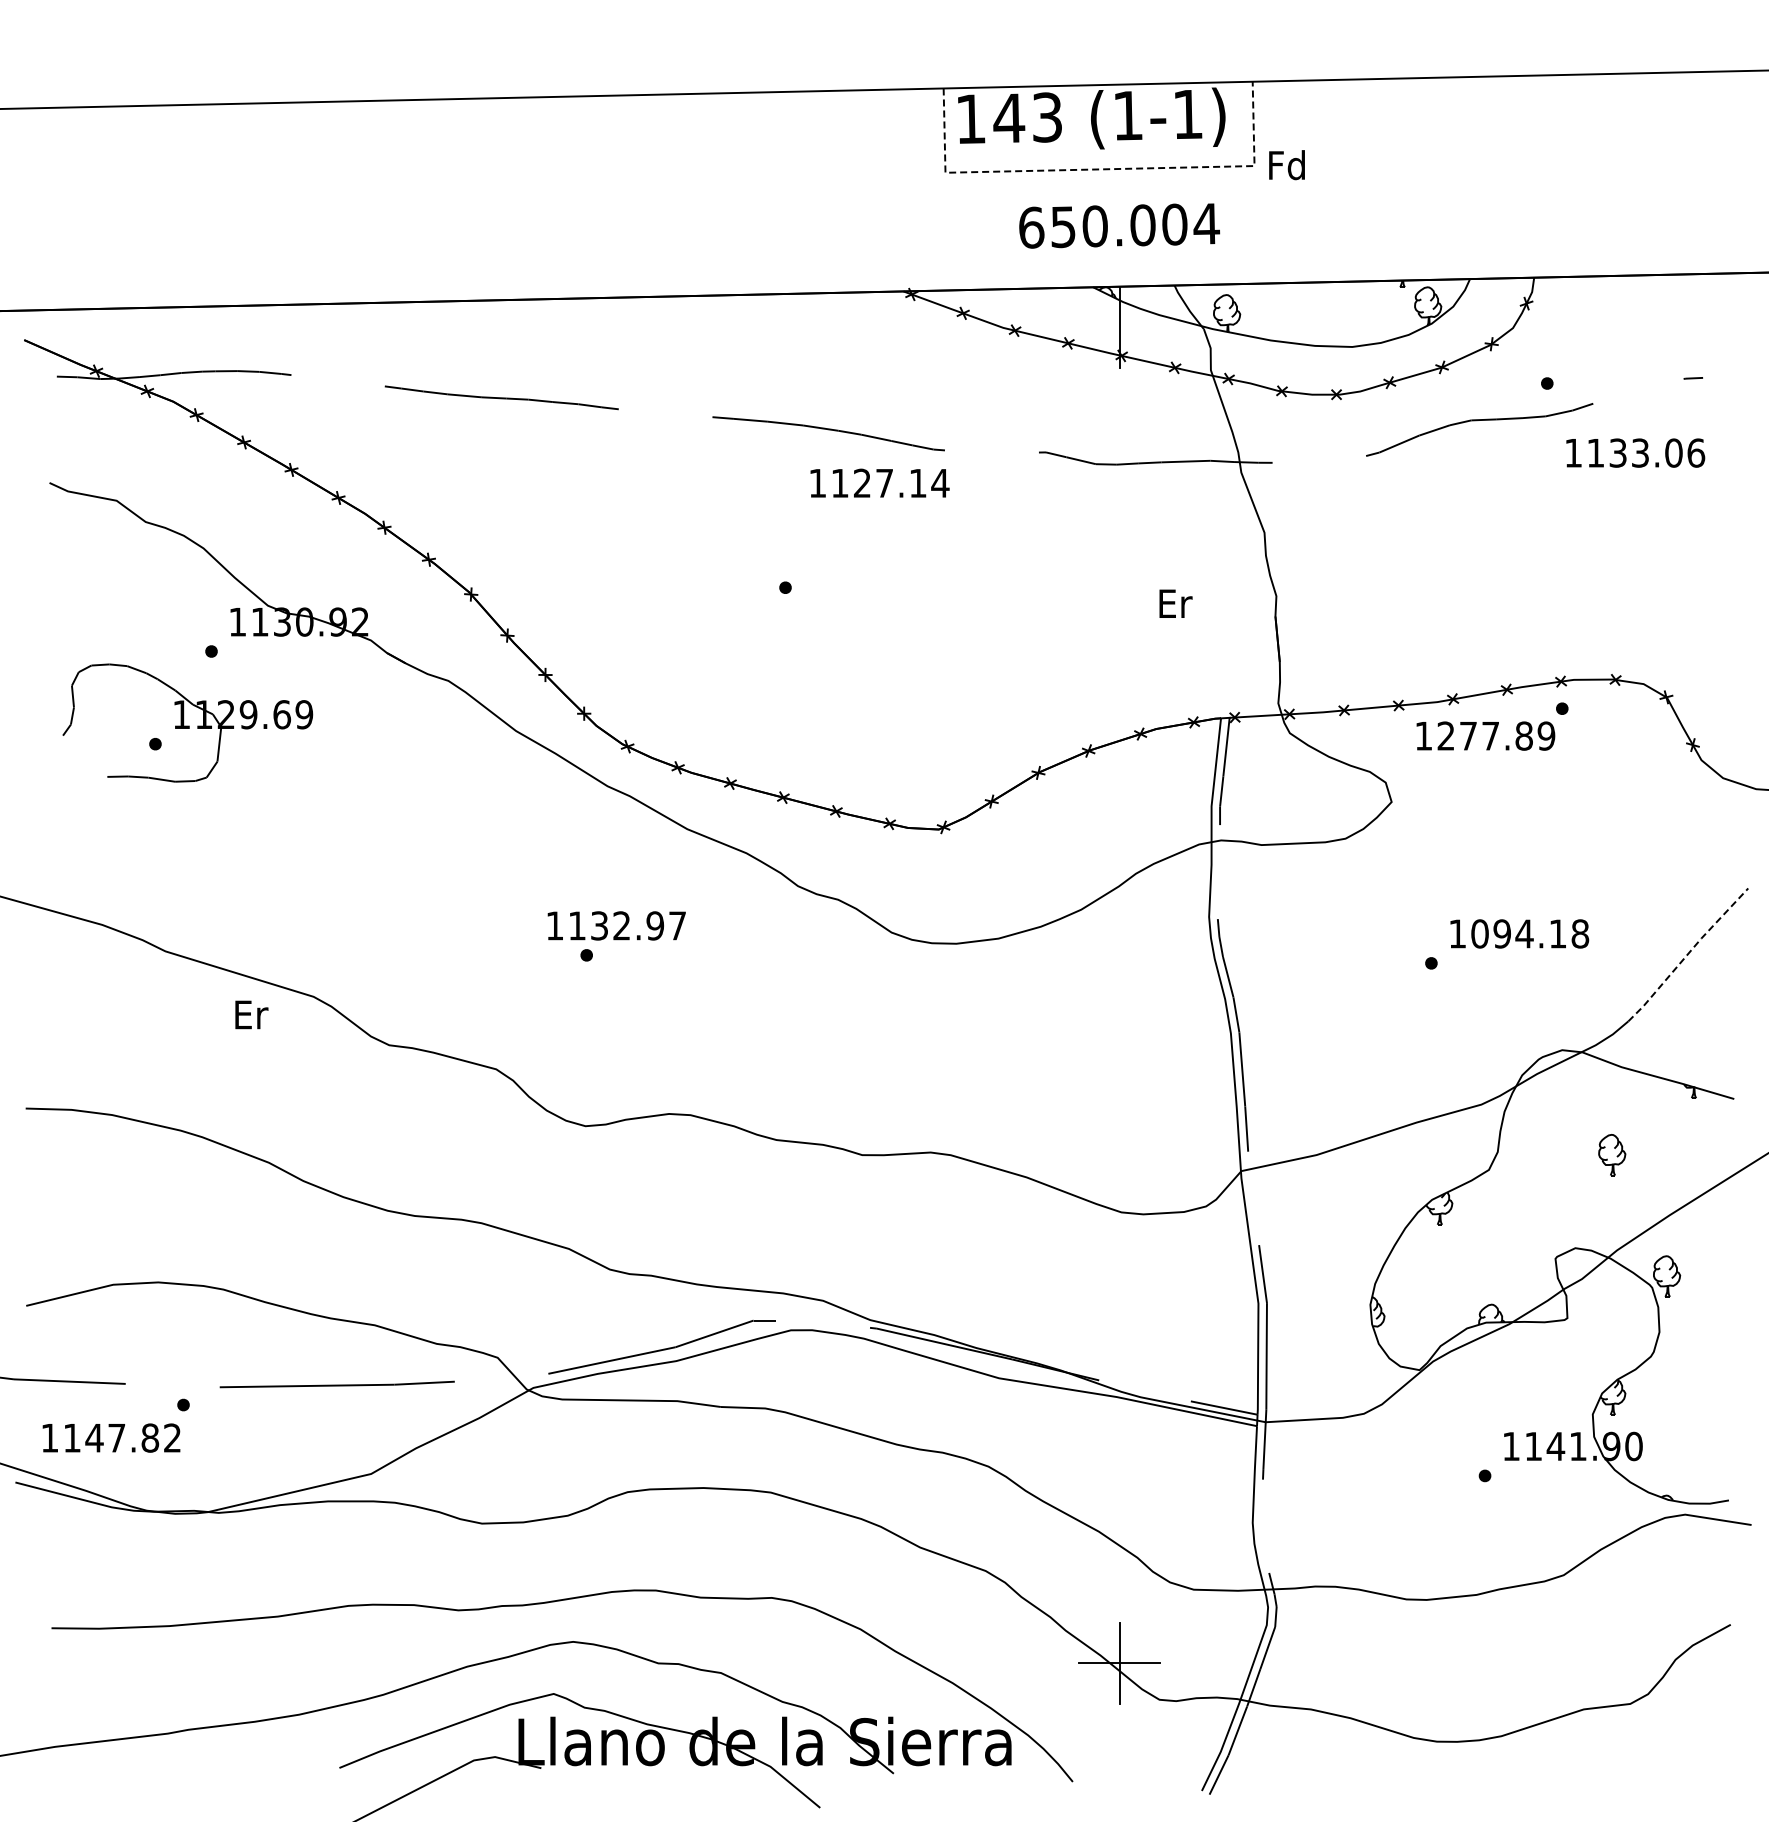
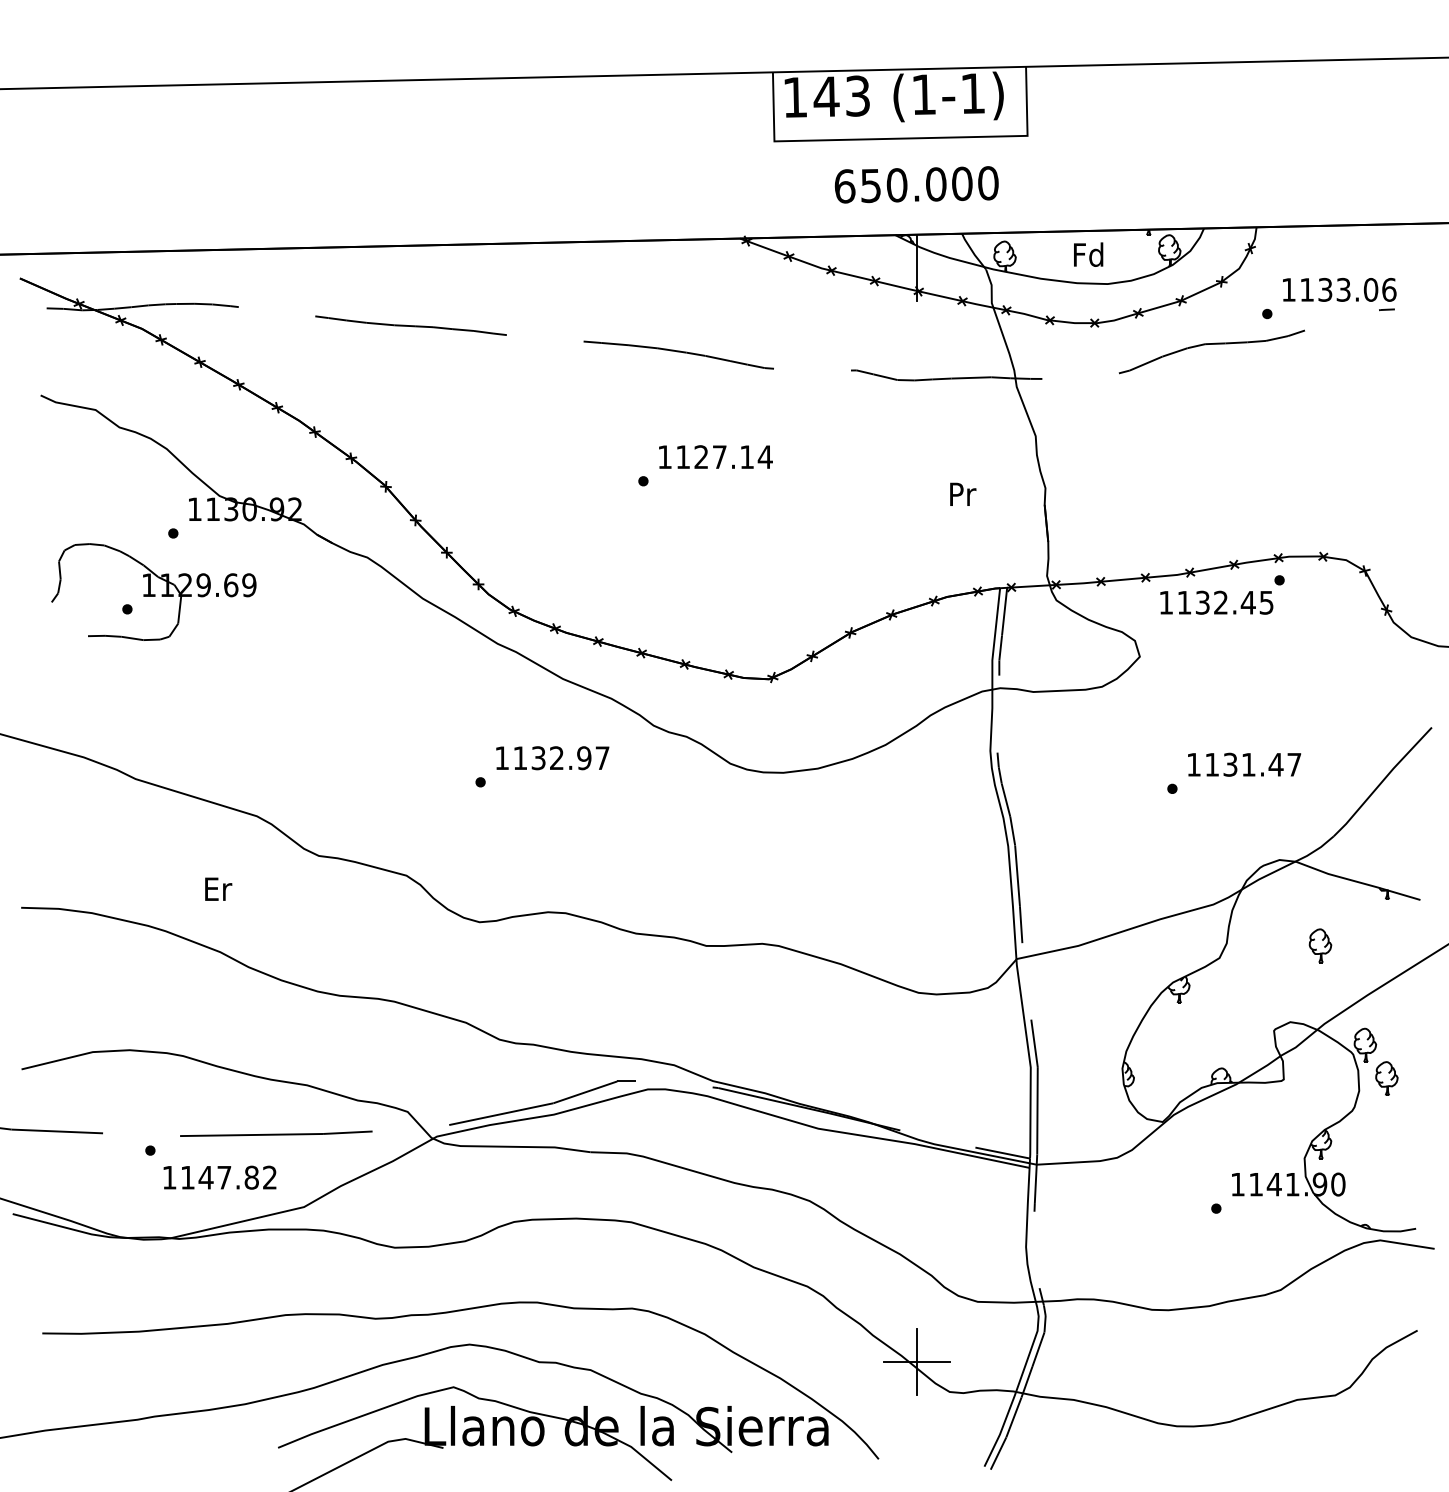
text: (1286, 165) -> (1088, 255), moved
line: (1100, 169) -> (901, 138), dashed -> solid
text: (1206, 223) -> (988, 182), 650.004 -> 650.000
text: (1635, 452) -> (1339, 289), moved
text: (879, 482) -> (715, 456), moved
text: (1175, 603) -> (962, 494), Er -> Pr
text: (1496, 735) -> (1225, 602), 1277.89 -> 1132.45
text: (616, 925) -> (552, 757), moved
text: (1530, 933) -> (1253, 764), 1094.18 -> 1131.47
line: (1687, 954) -> (1382, 781), dashed -> solid
text: (251, 1014) -> (218, 888), moved
part: (1693, 1317) -> (1387, 1078), added
text: (111, 1437) -> (219, 1177), moved

